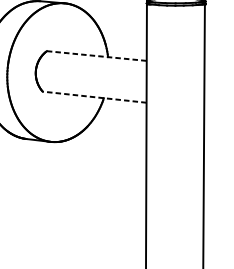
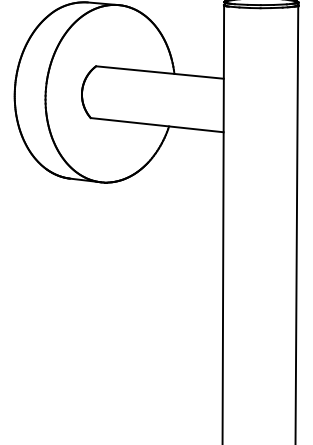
line: (97, 56) -> (160, 72), dashed -> solid
line: (94, 97) -> (157, 125), dashed -> solid

